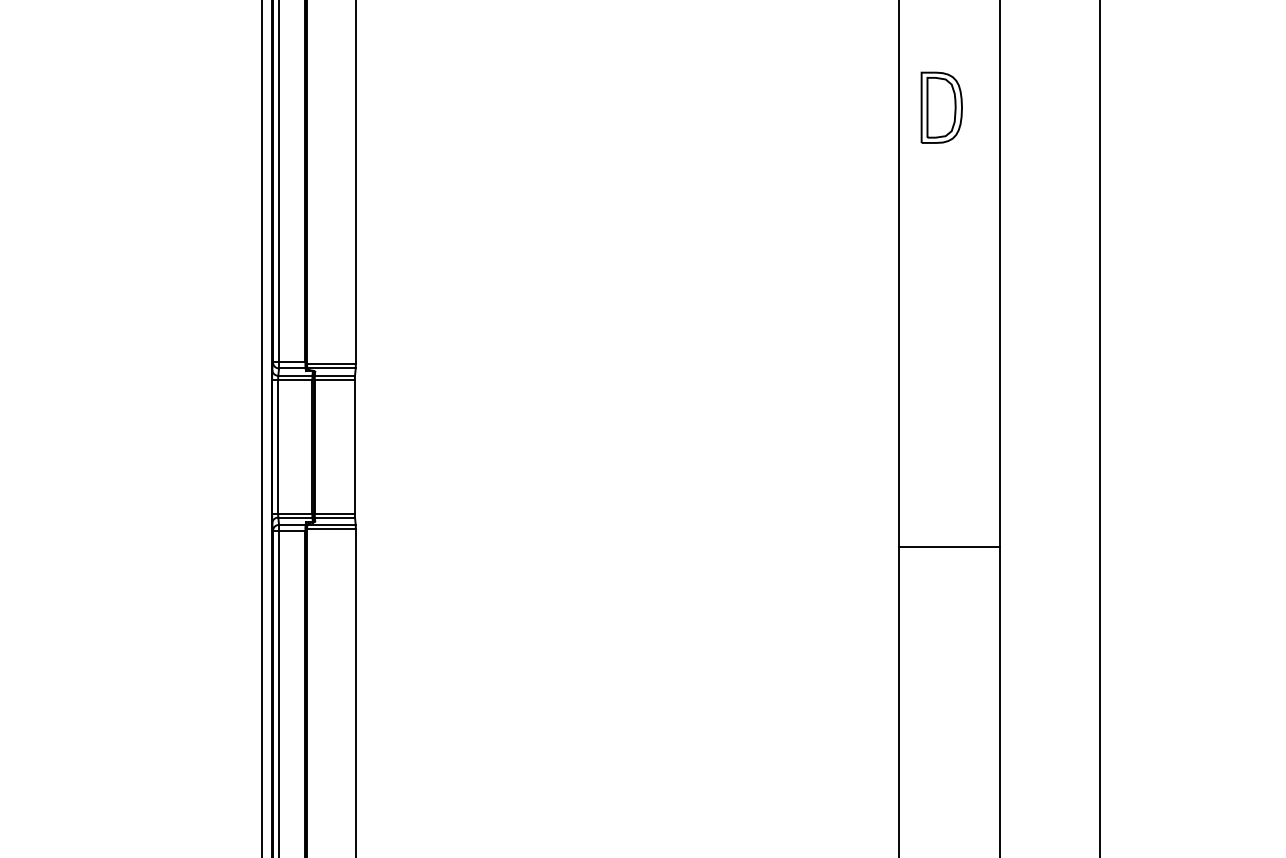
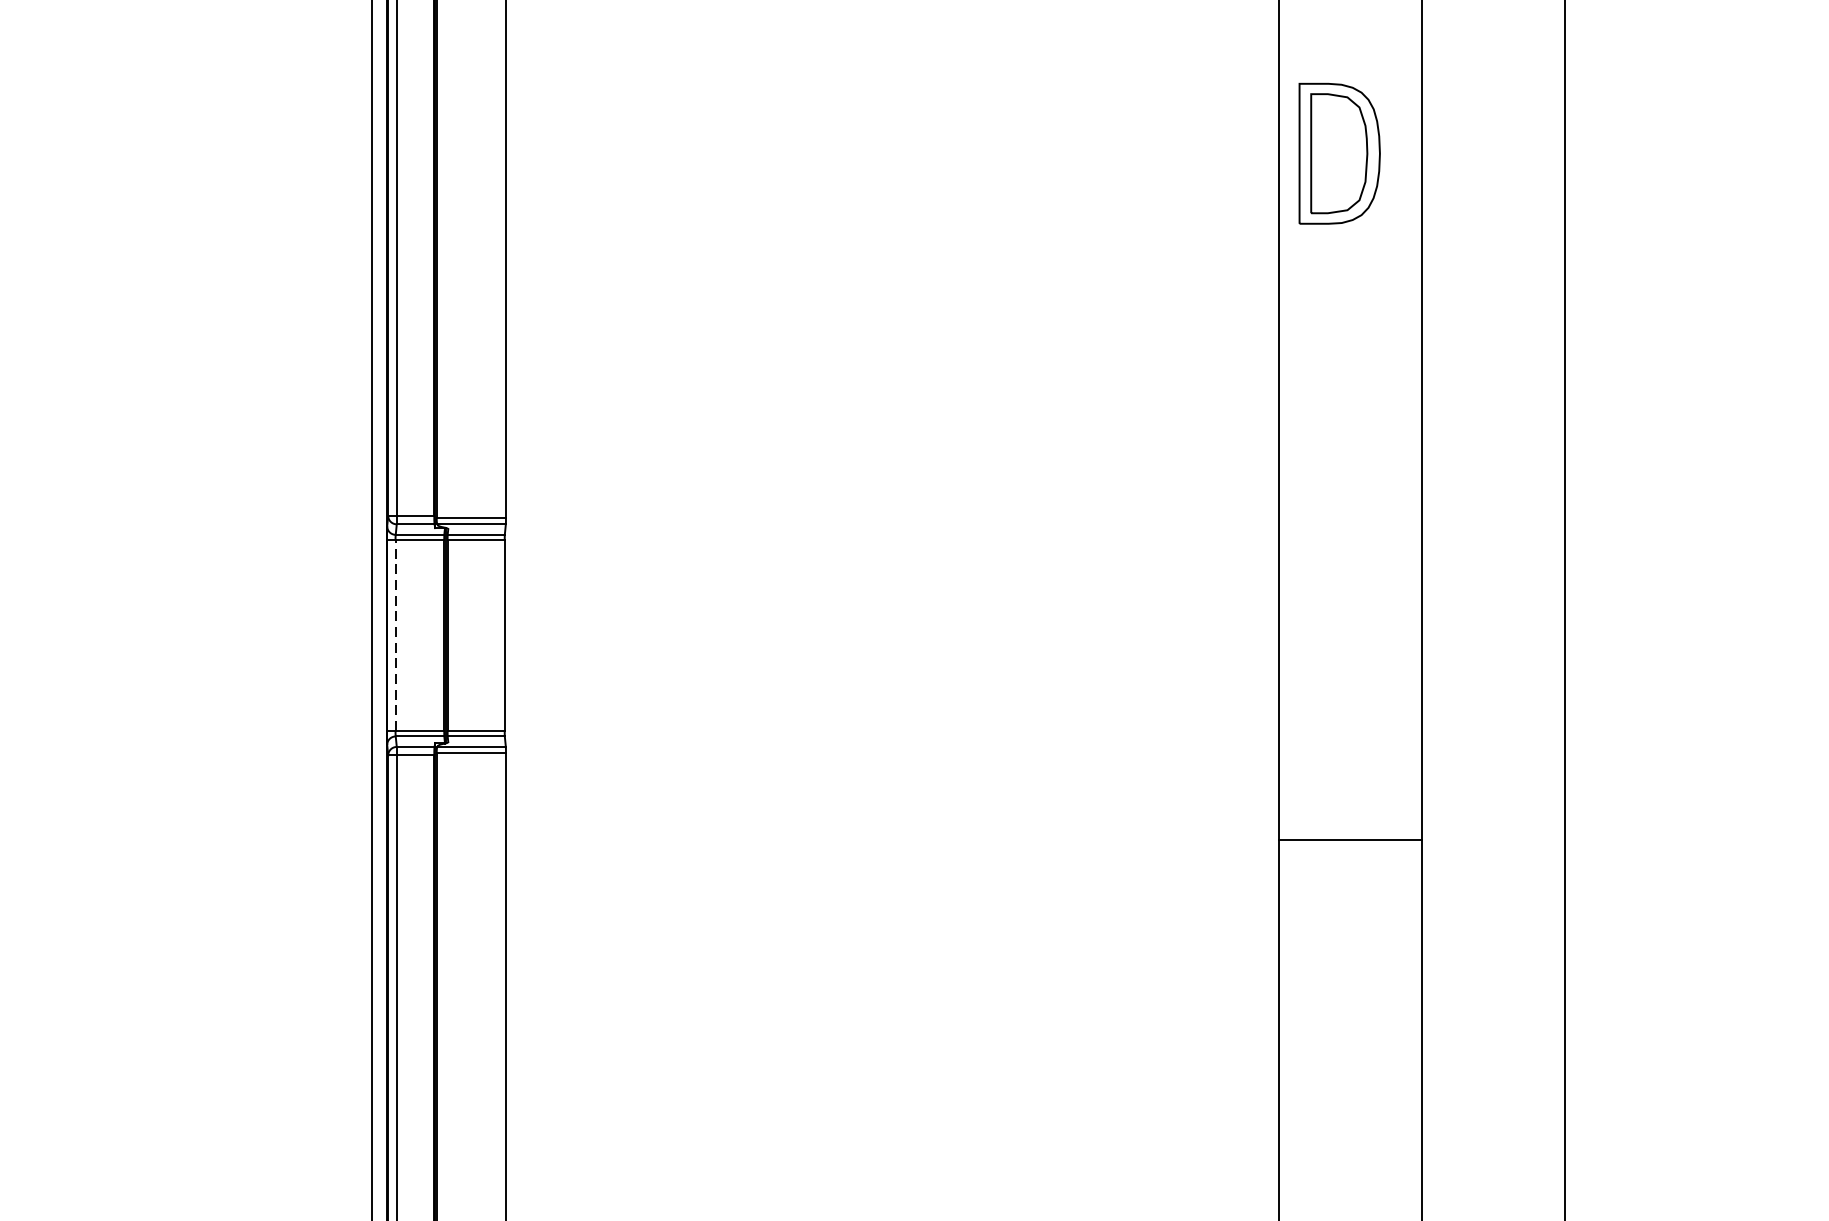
part: (941, 107) -> (1339, 153), size x1.4
line: (278, 446) -> (395, 635), solid -> dashed
line: (949, 547) -> (1350, 840), moved

